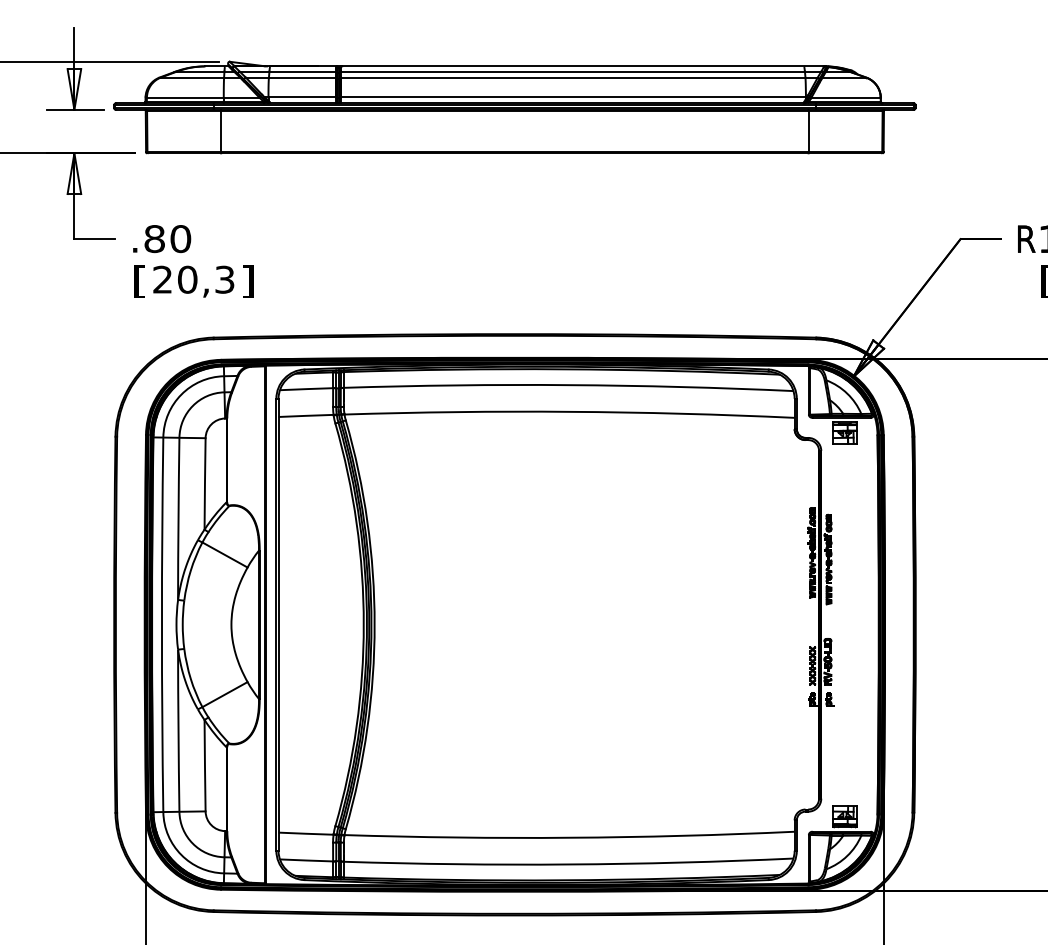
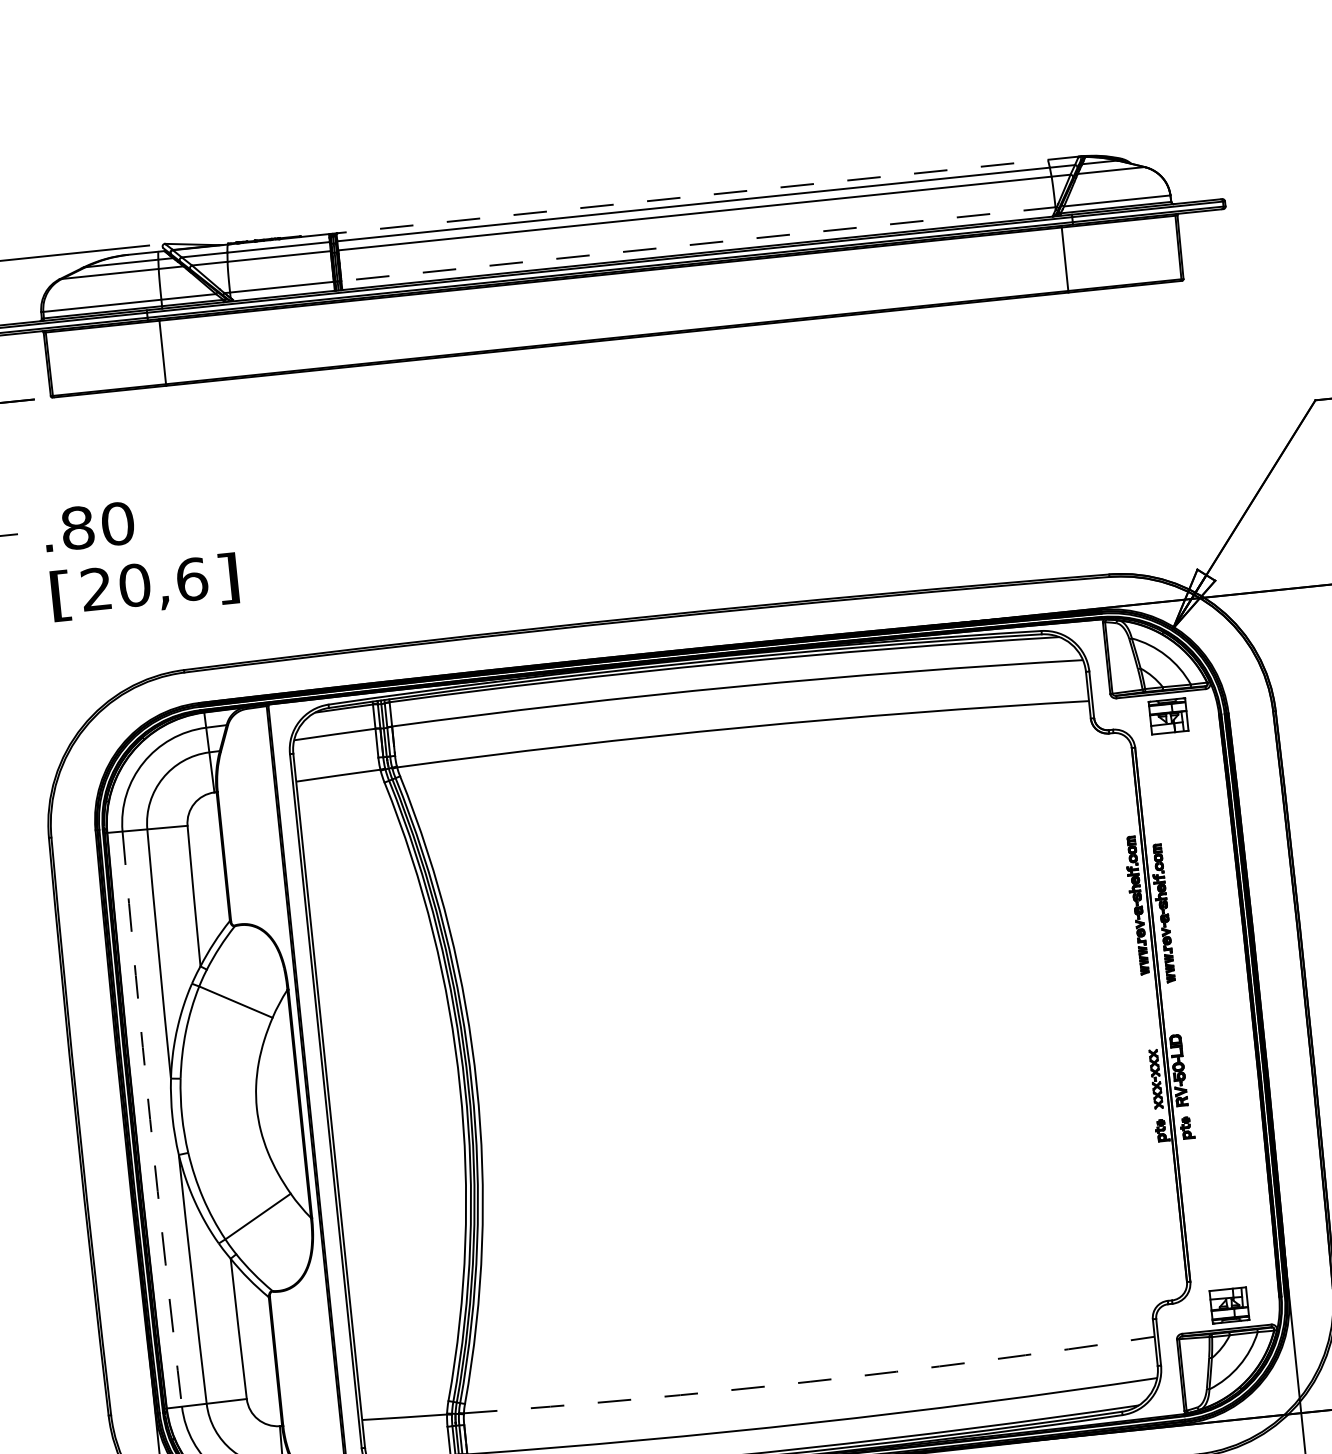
line: (583, 66) -> (708, 194), solid -> dashed
line: (573, 97) -> (698, 244), solid -> dashed
text: (224, 279) -> (191, 579), 20,3 -> 20,6
arc: (161, 624) -> (149, 1118), solid -> dashed
arc: (569, 837) -> (809, 1381), solid -> dashed

